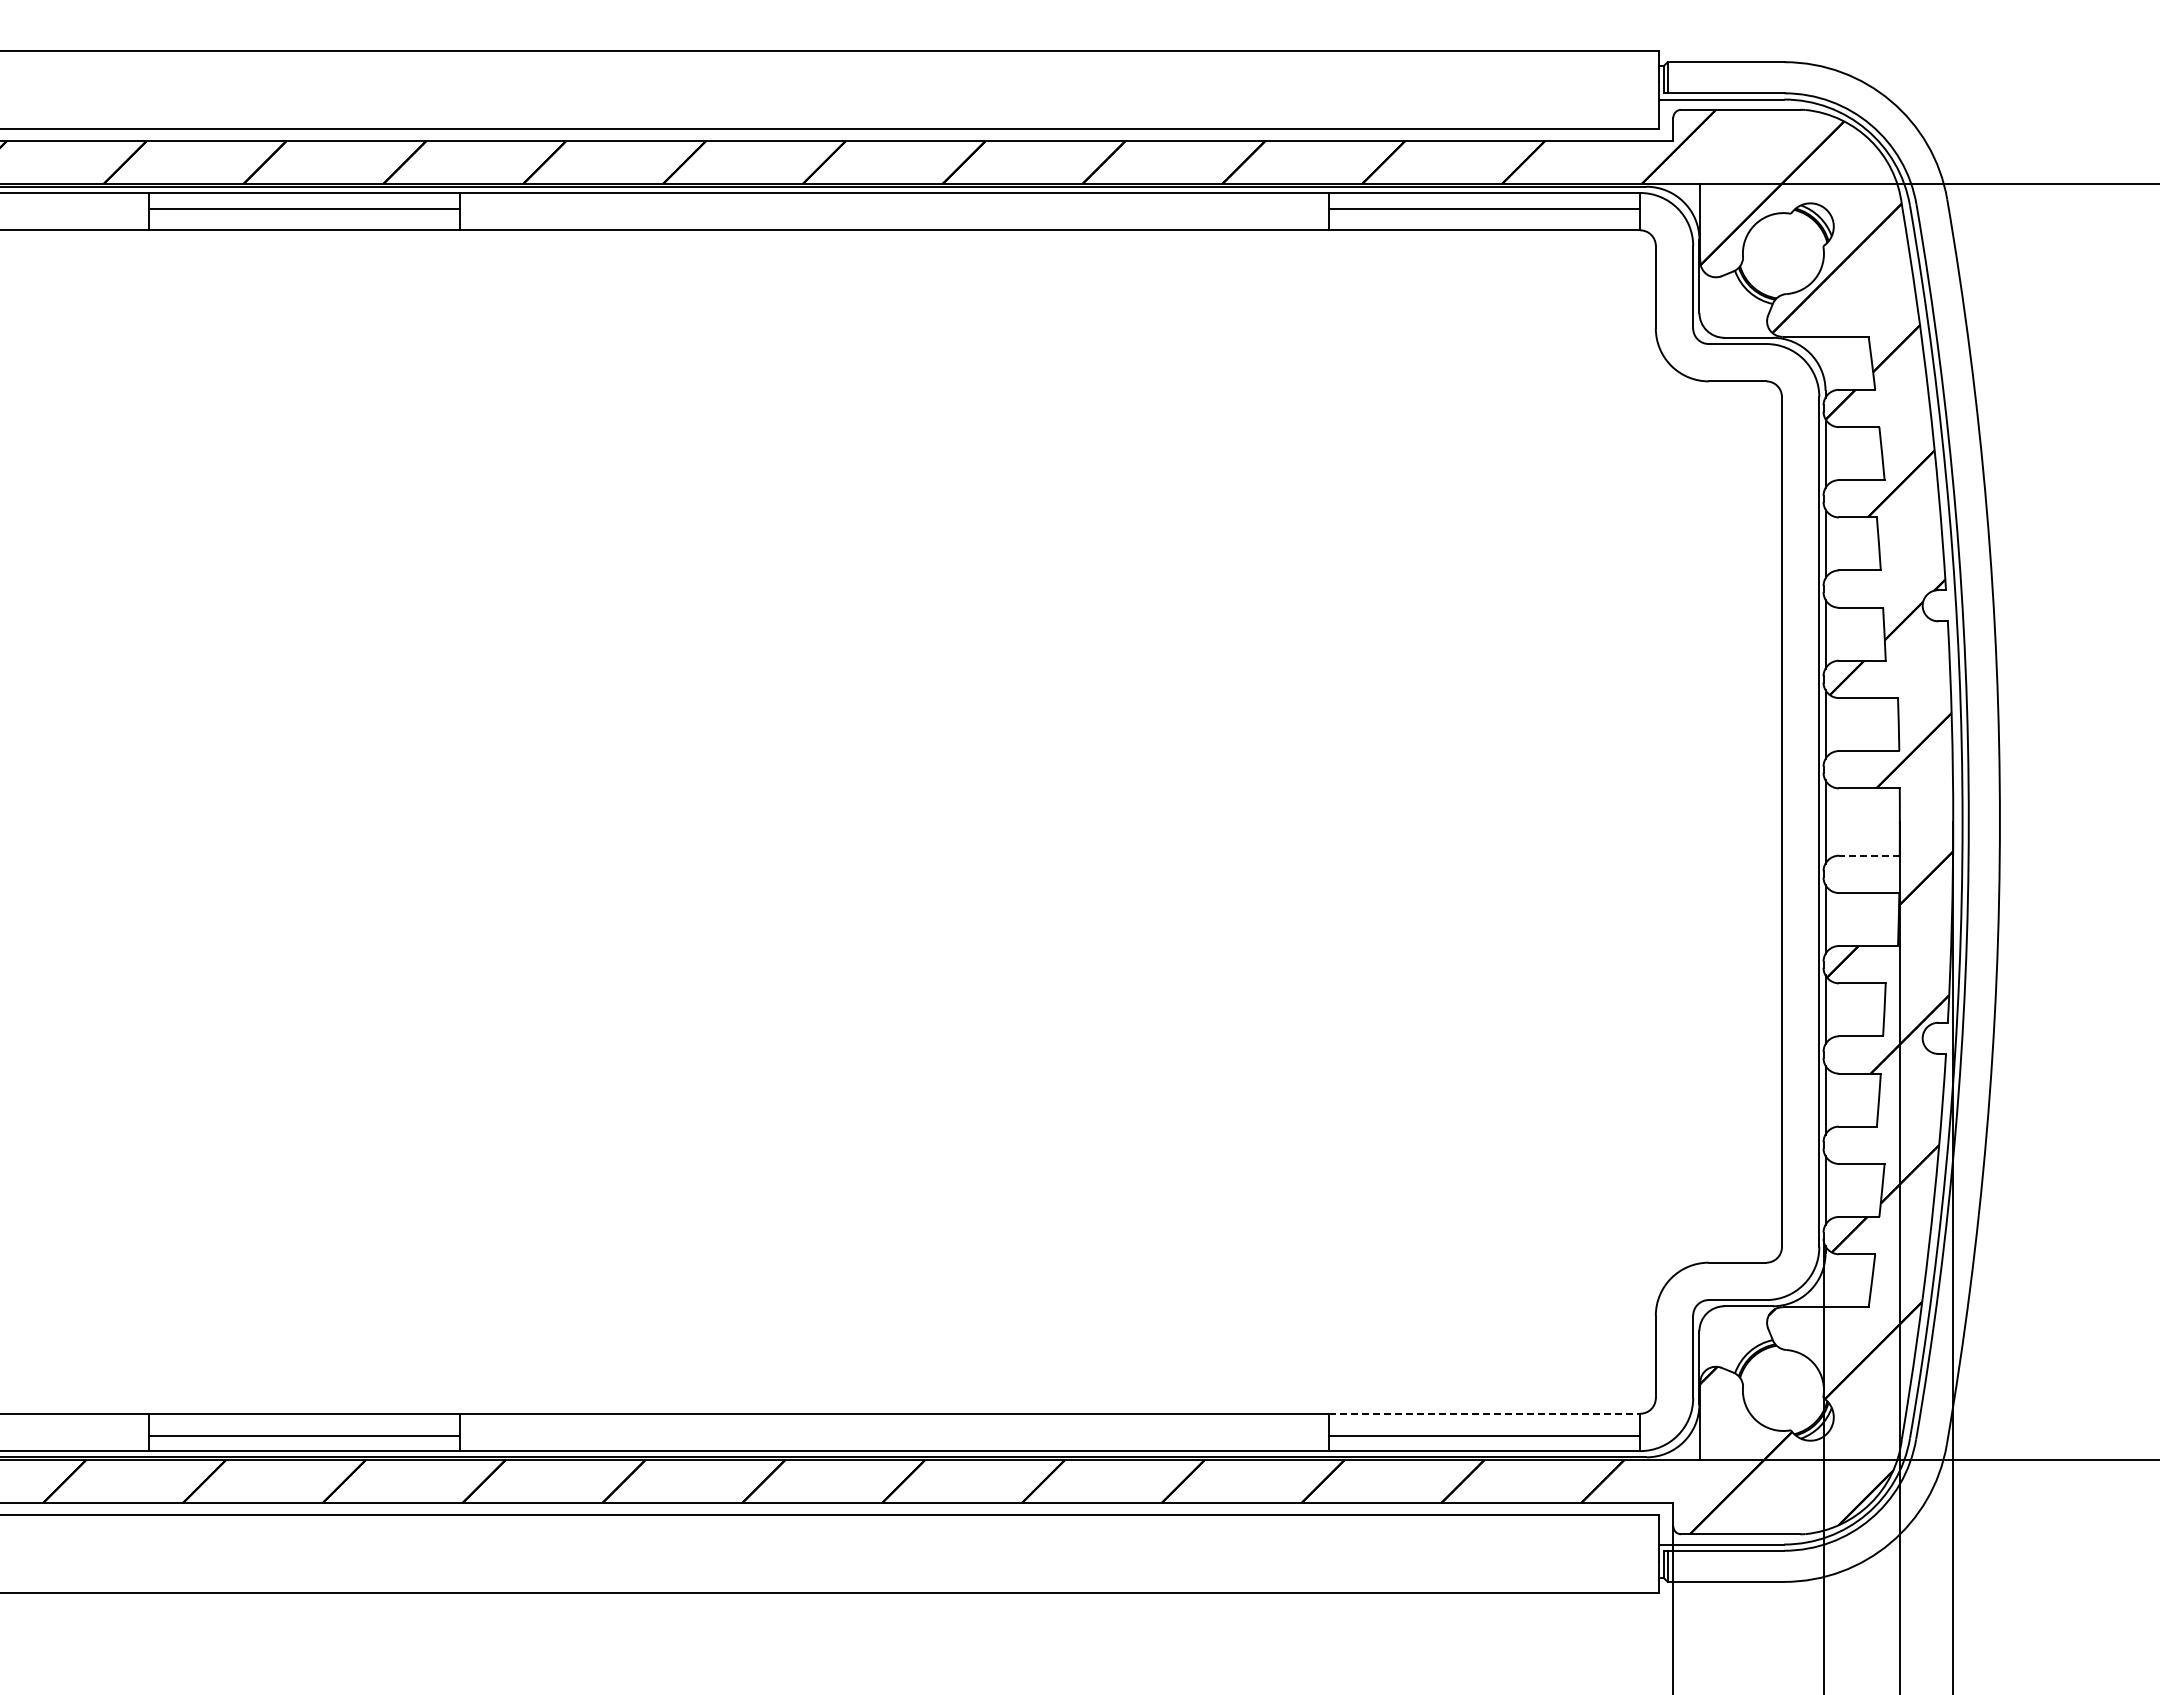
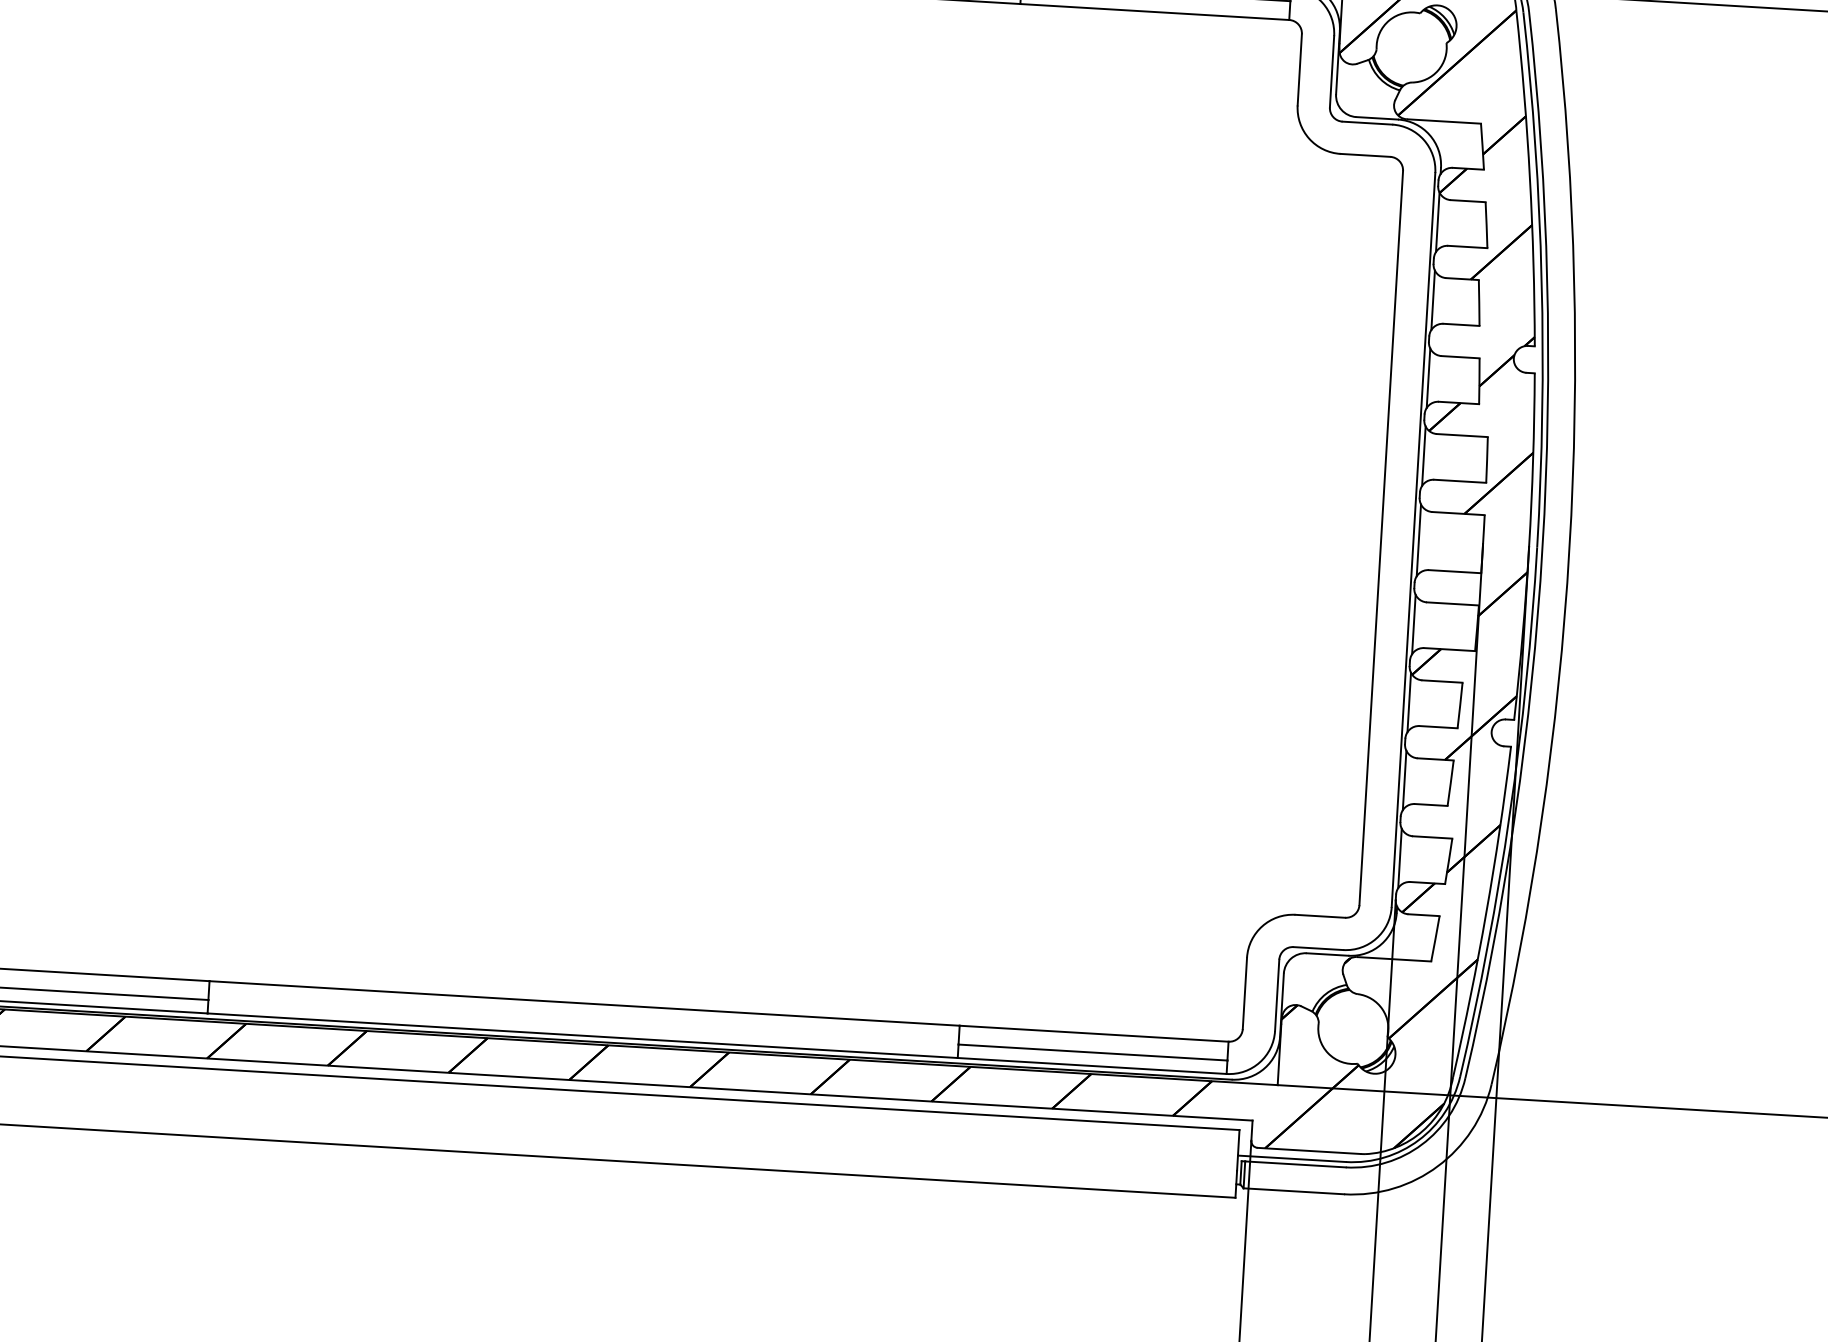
line: (1868, 855) -> (1454, 571), dashed -> solid
line: (1484, 1413) -> (1094, 1033), dashed -> solid

